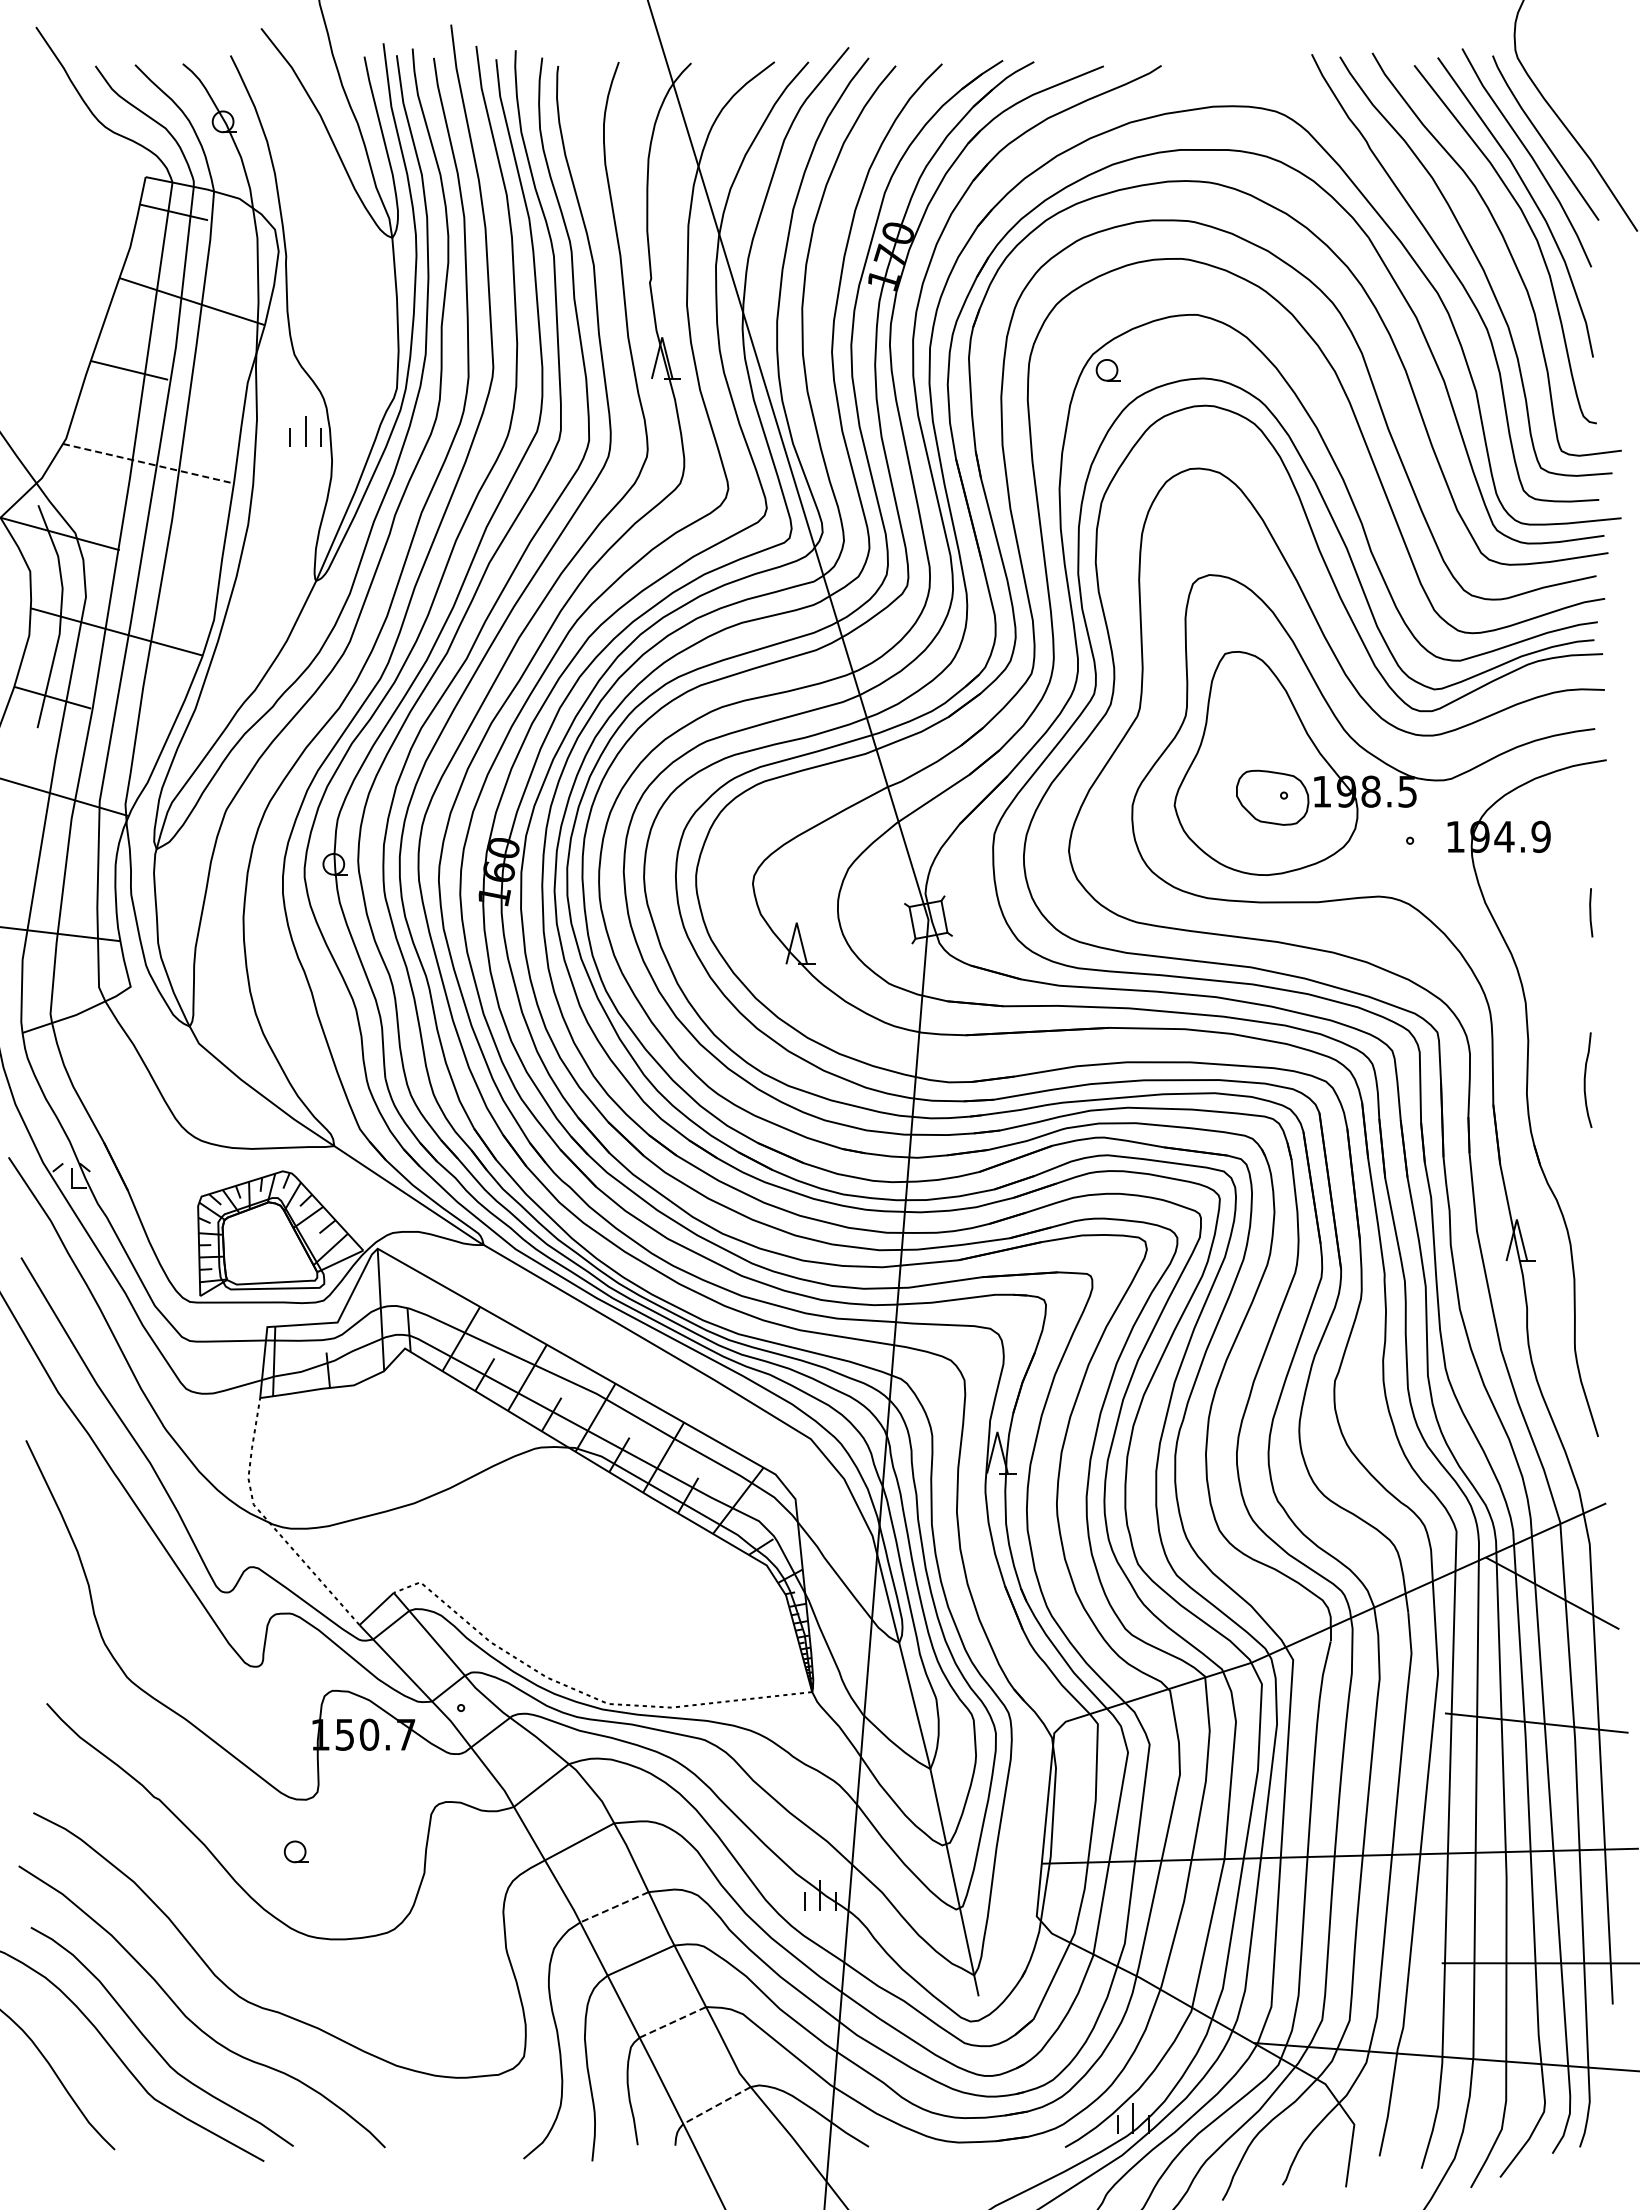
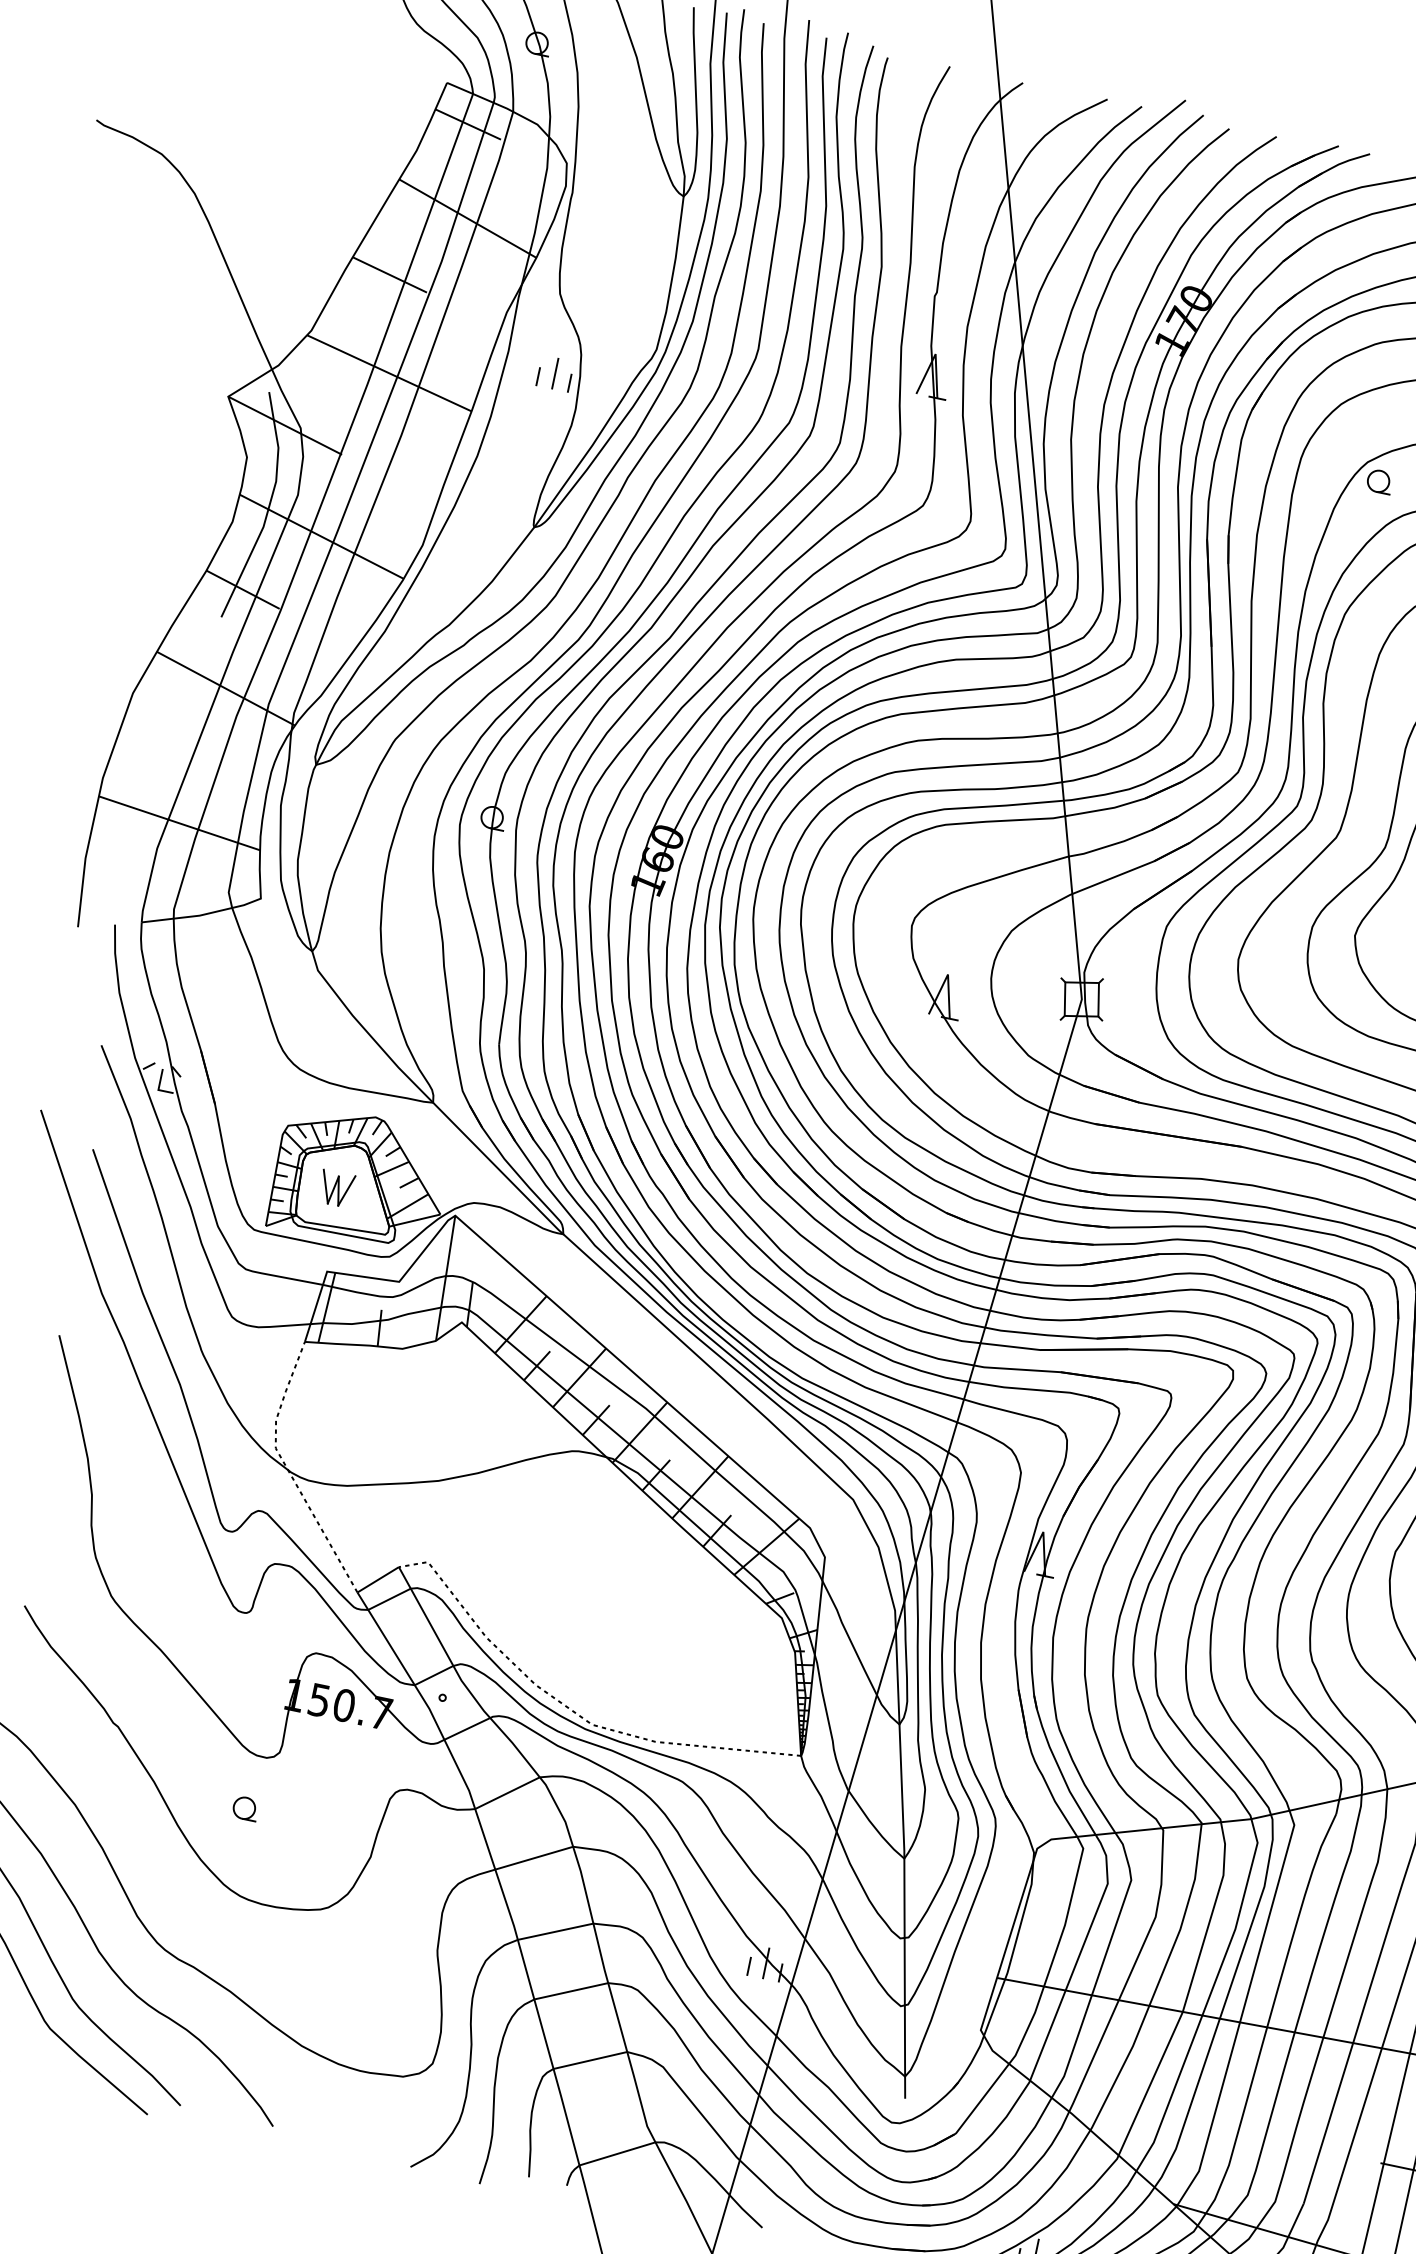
line: (148, 463) -> (389, 373), dashed -> solid
part: (259, 1246) -> (336, 1188), added
line: (614, 1907) -> (555, 1931), dashed -> solid
line: (672, 2022) -> (589, 2060), dashed -> solid
line: (716, 2105) -> (616, 2153), dashed -> solid

